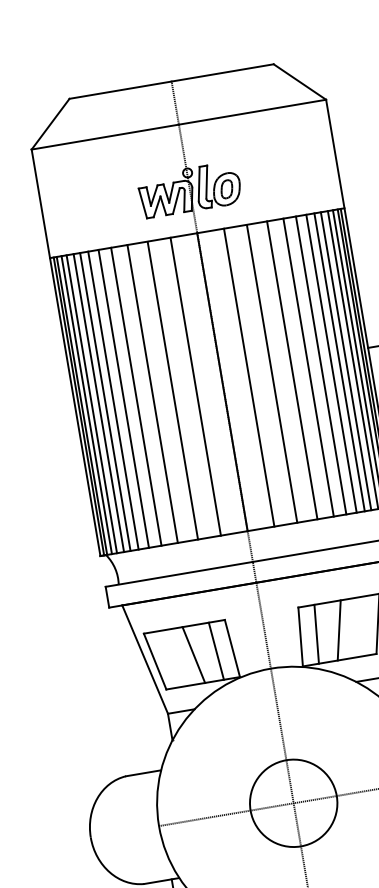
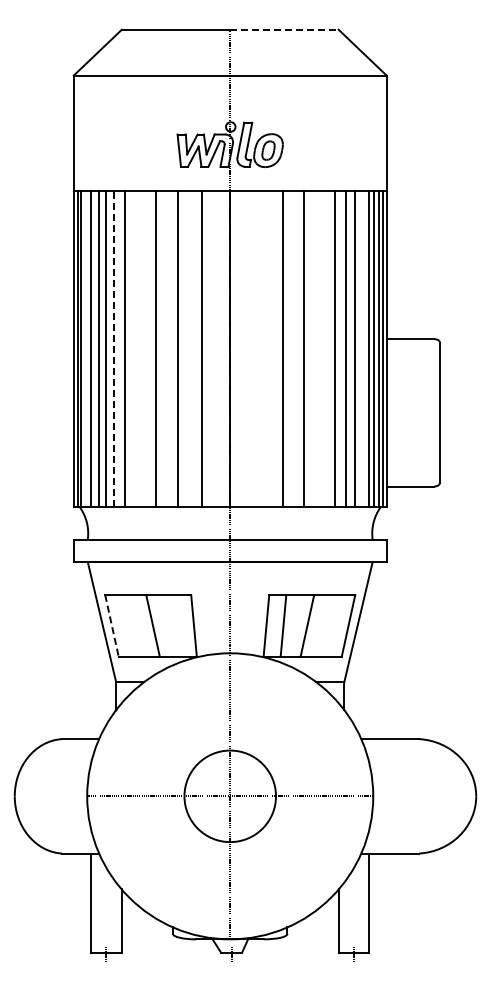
line: (222, 72) -> (284, 29), solid -> dashed
line: (345, 360) -> (361, 348), removed
line: (308, 367) -> (321, 348), removed
line: (248, 377) -> (258, 348), removed
line: (136, 396) -> (138, 348), removed
line: (113, 400) -> (114, 348), solid -> dashed
line: (87, 404) -> (86, 348), removed
line: (215, 651) -> (176, 625), removed
line: (154, 661) -> (111, 625), solid -> dashed

